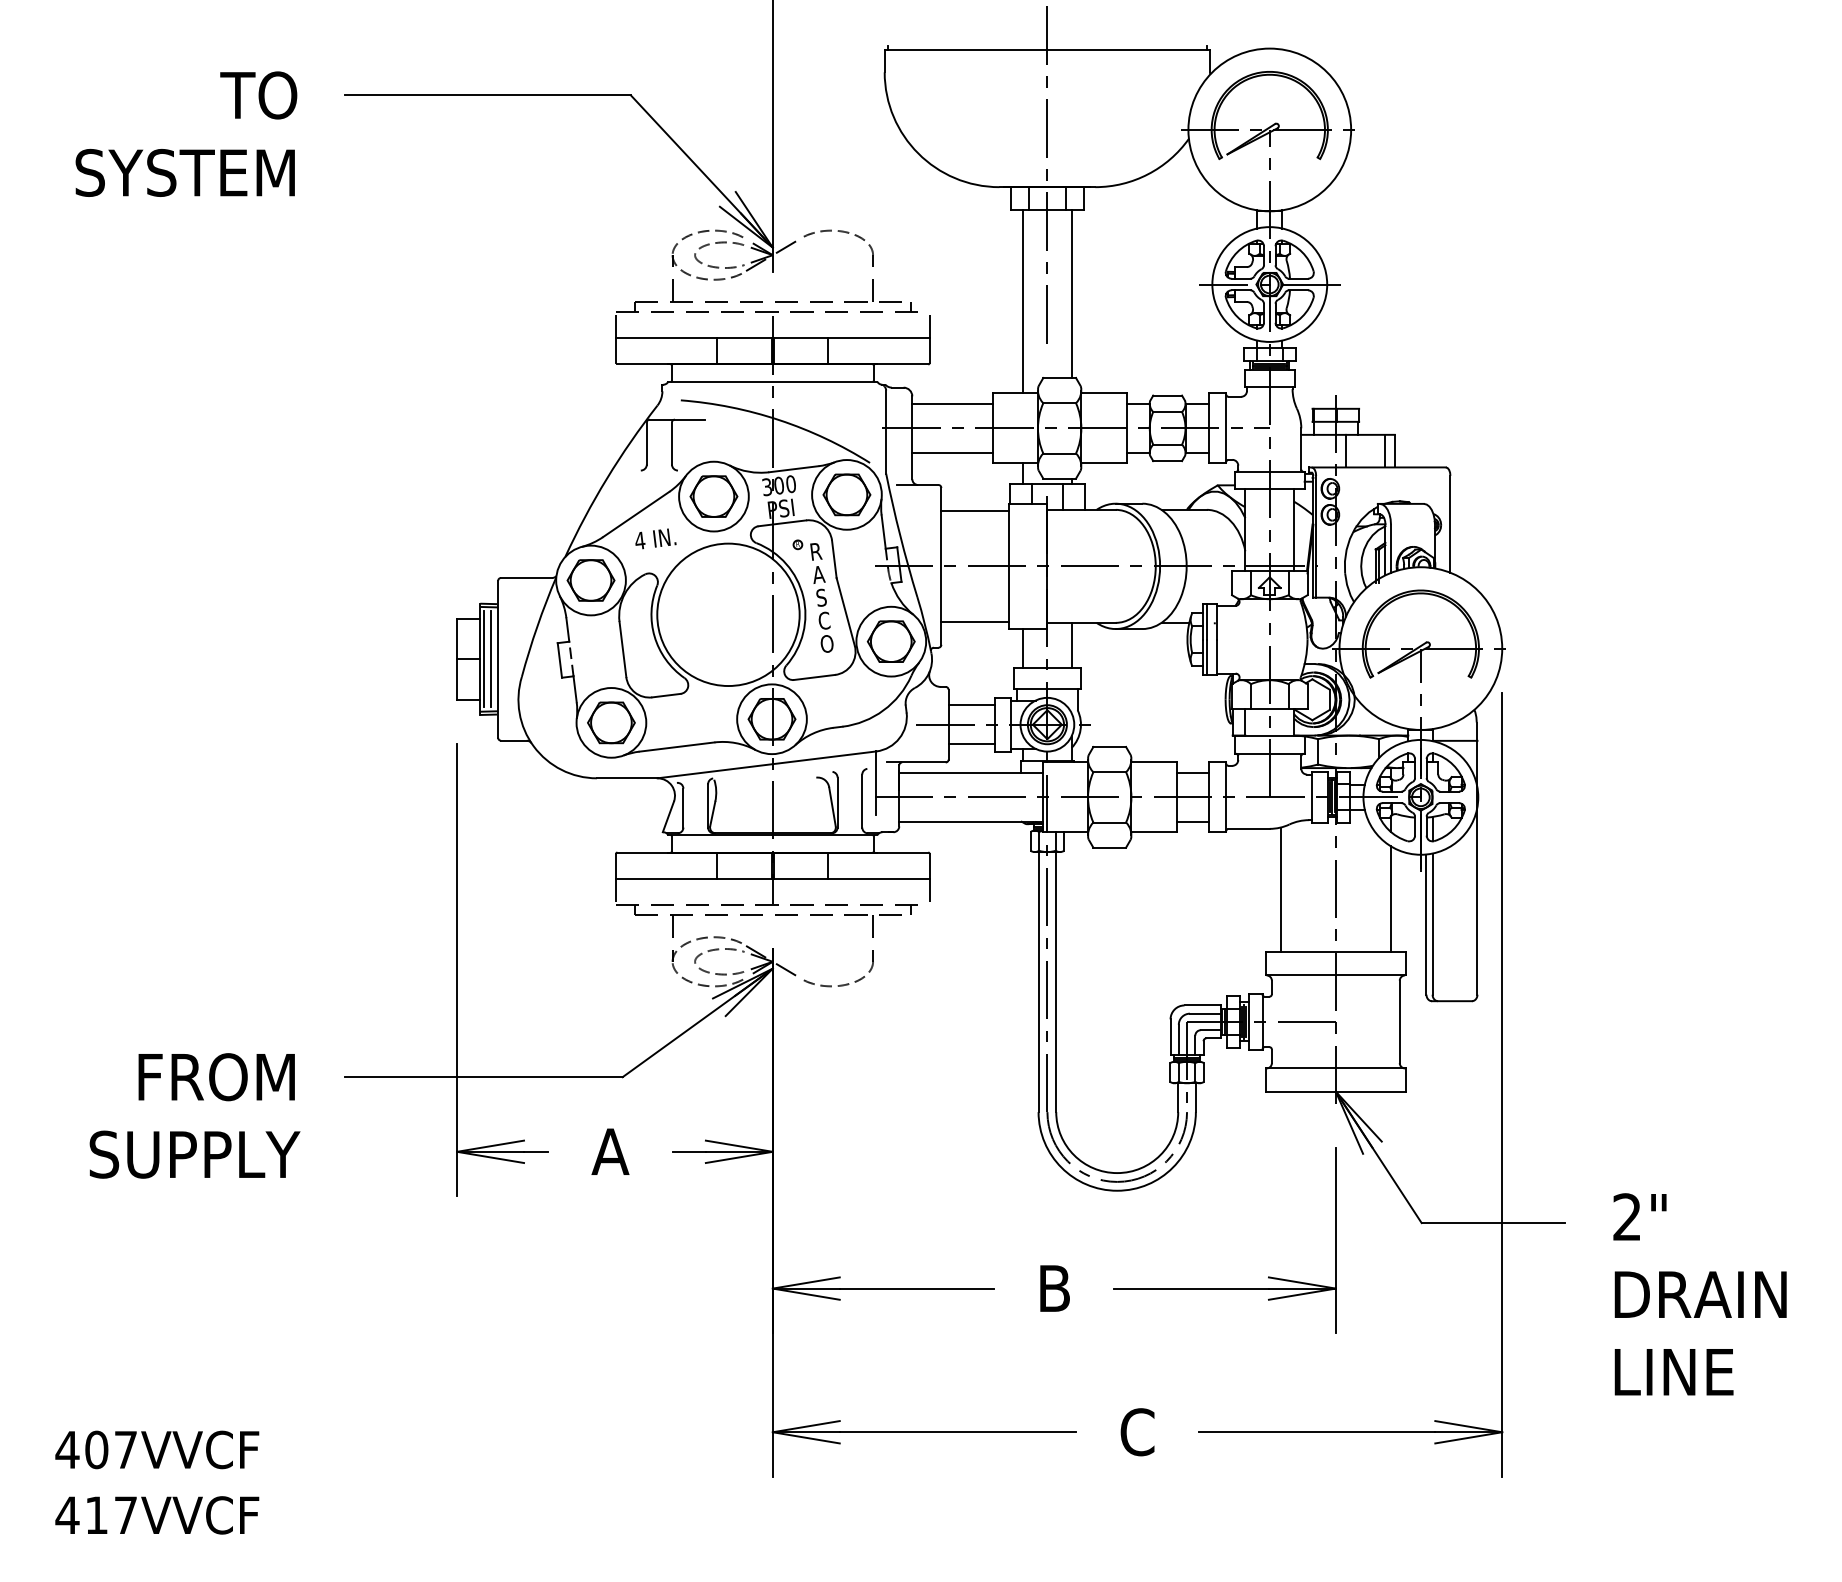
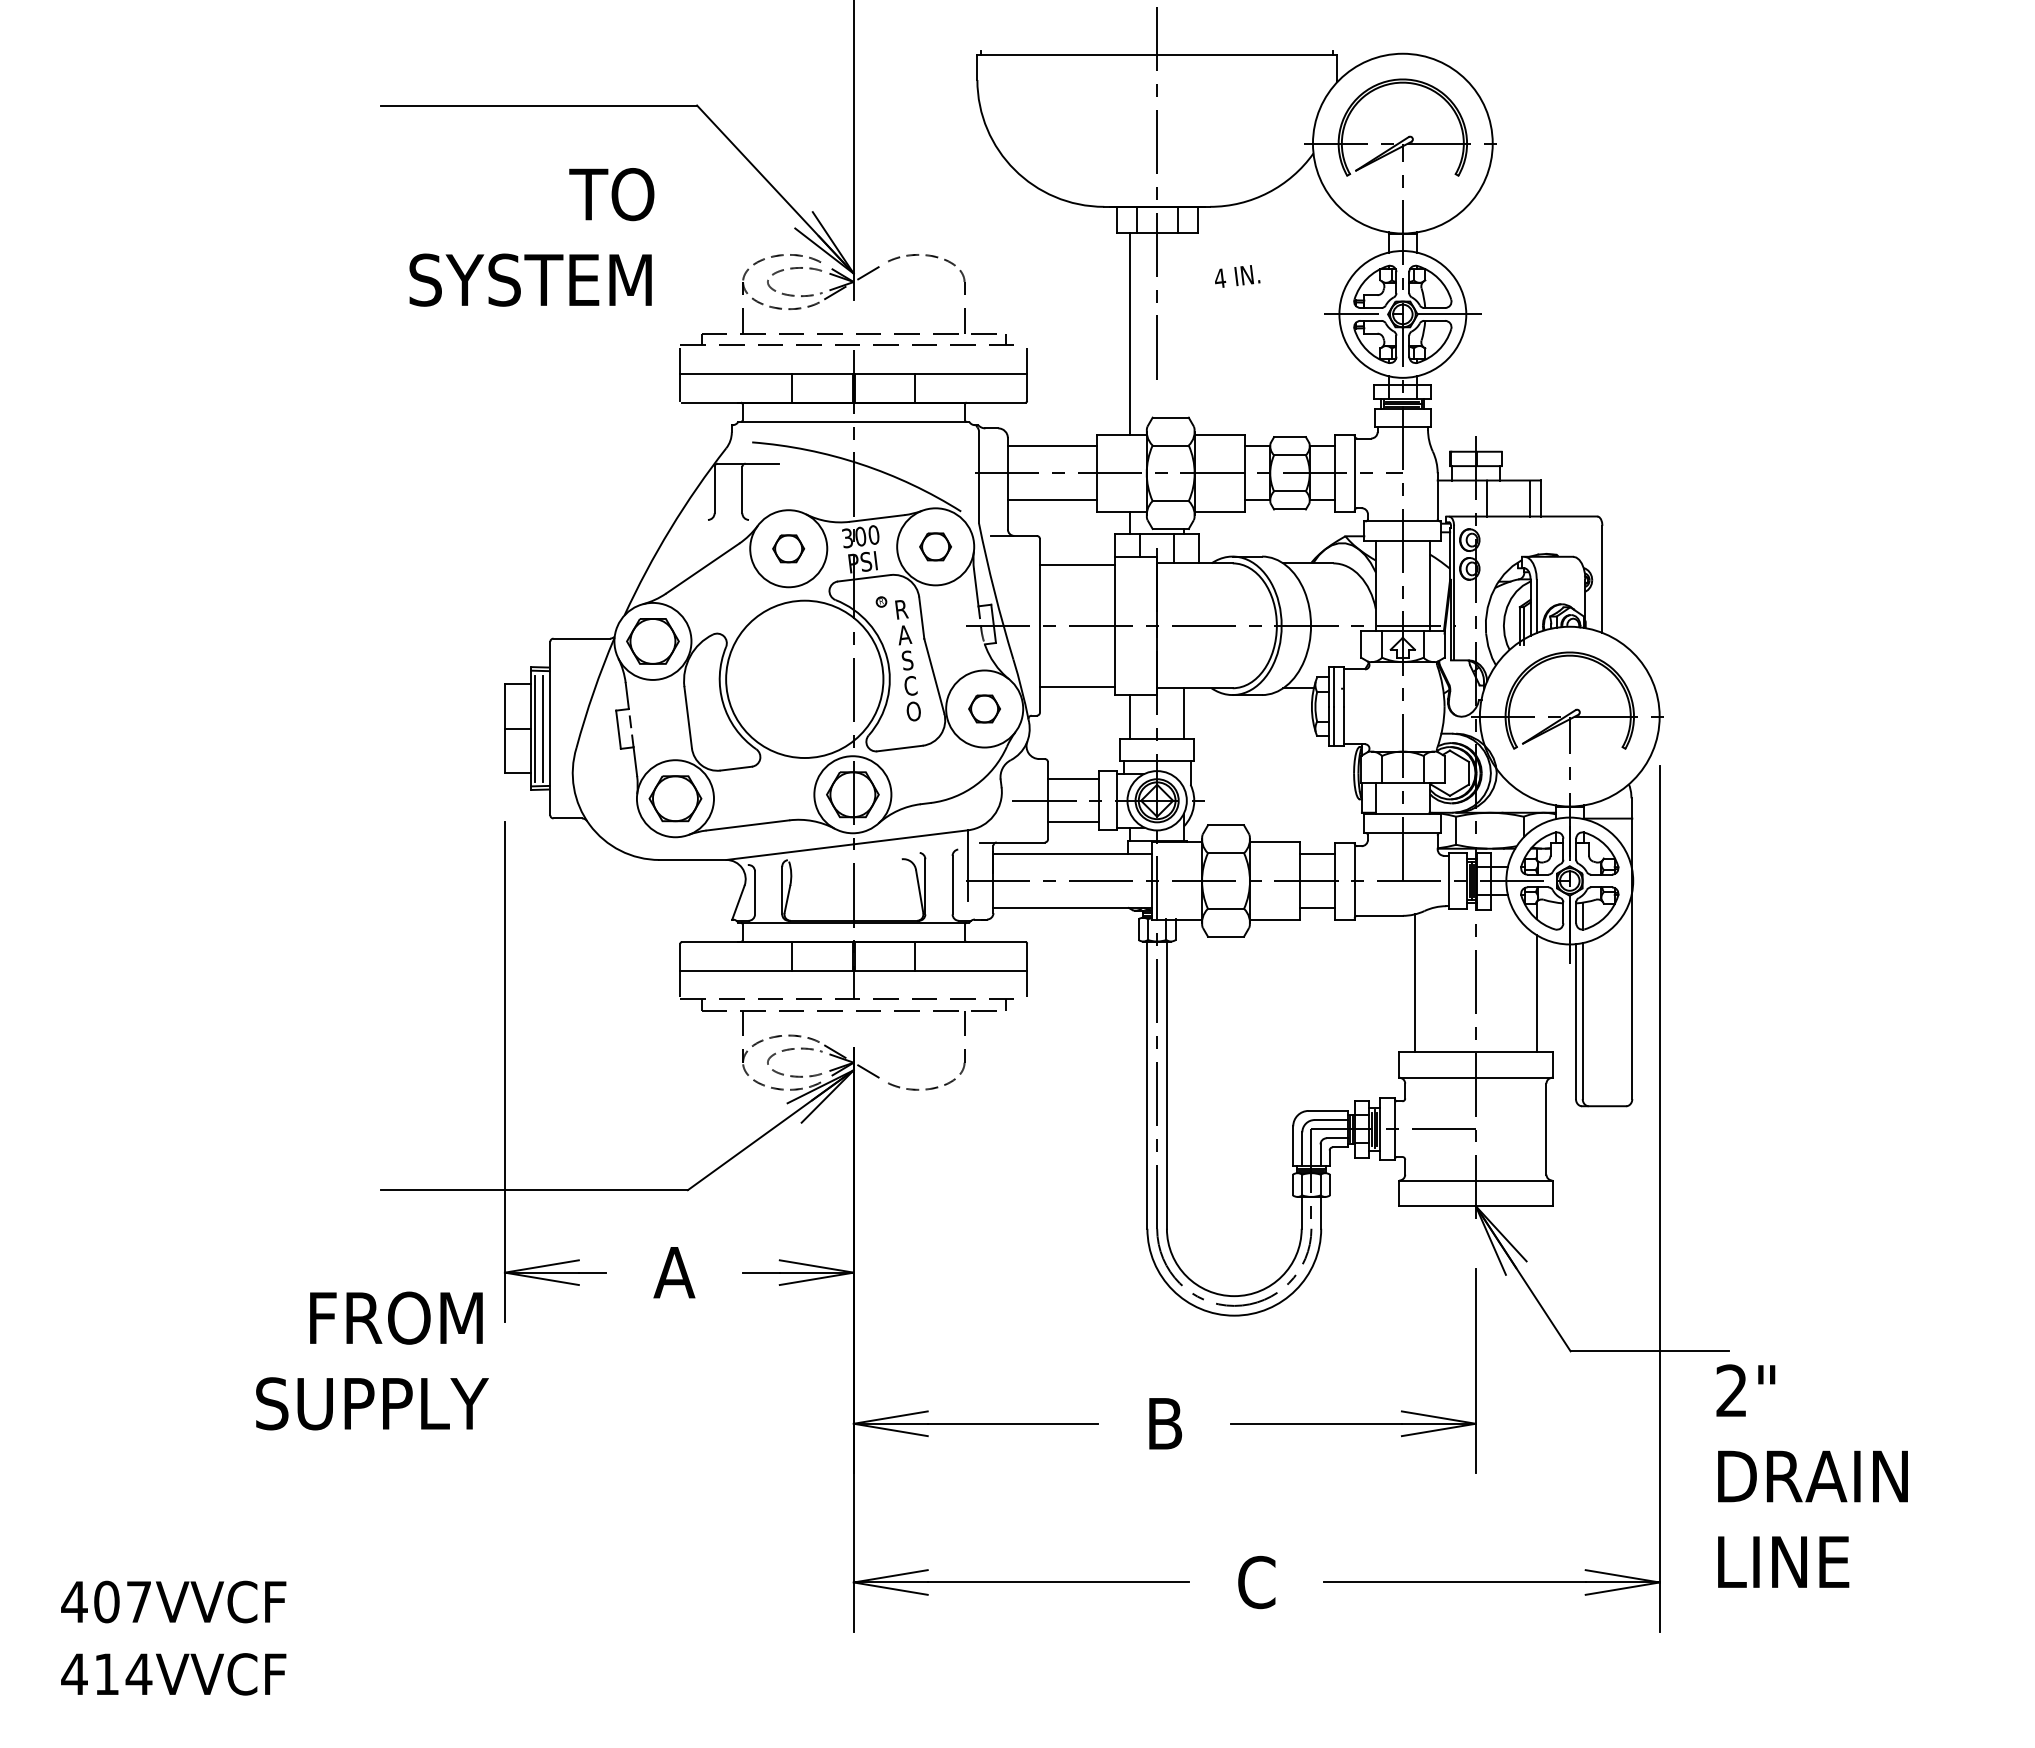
text: (186, 134) -> (531, 237), moved
line: (1072, 293) -> (1184, 324), removed
part: (846, 494) -> (935, 546), size x0.6
part: (713, 496) -> (788, 548), size x0.6
text: (655, 538) -> (1237, 276), moved
part: (891, 641) -> (984, 708), size x0.6
text: (195, 1115) -> (372, 1360), moved
text: (1699, 1293) -> (1811, 1475), moved
text: (125, 1514) -> (138, 1673), 417VVCF -> 414VVCF

